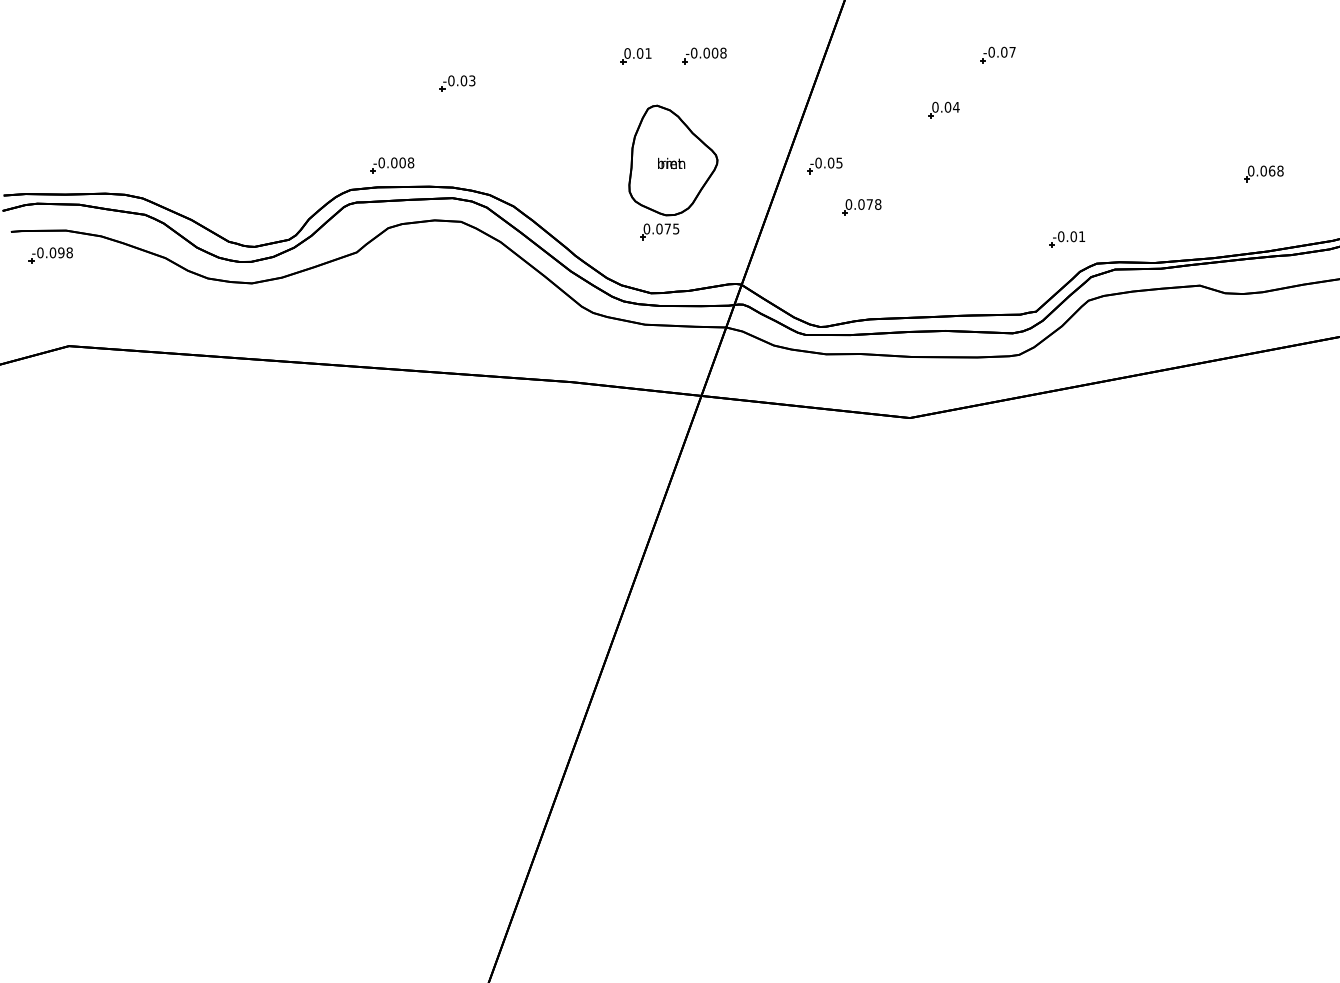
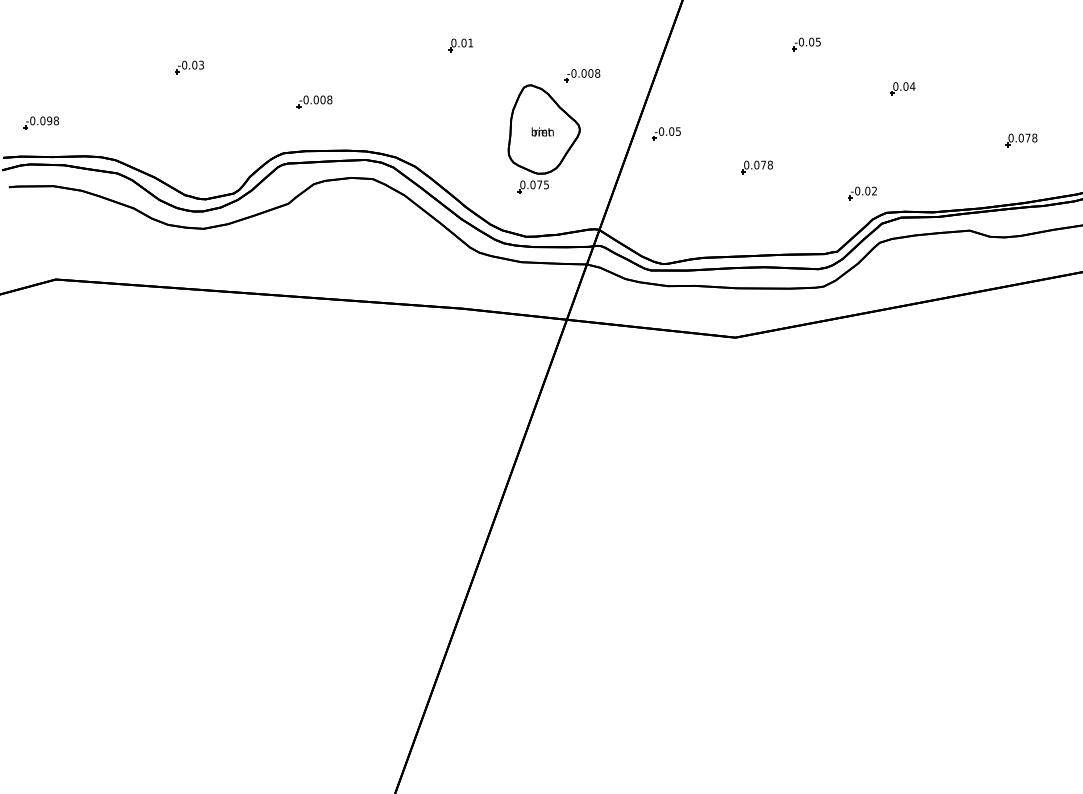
text: (1012, 52) -> (818, 42), -0.07 -> -0.05
part: (704, 55) -> (582, 75), moved
part: (635, 56) -> (460, 45), moved
part: (457, 83) -> (189, 67), moved
part: (943, 109) -> (902, 88), moved
part: (392, 165) -> (314, 102), moved
text: (1271, 170) -> (1027, 137), 0.068 -> 0.078
part: (861, 207) -> (756, 167), moved
text: (1082, 236) -> (874, 190), -0.01 -> -0.02
part: (50, 255) -> (40, 123), moved

